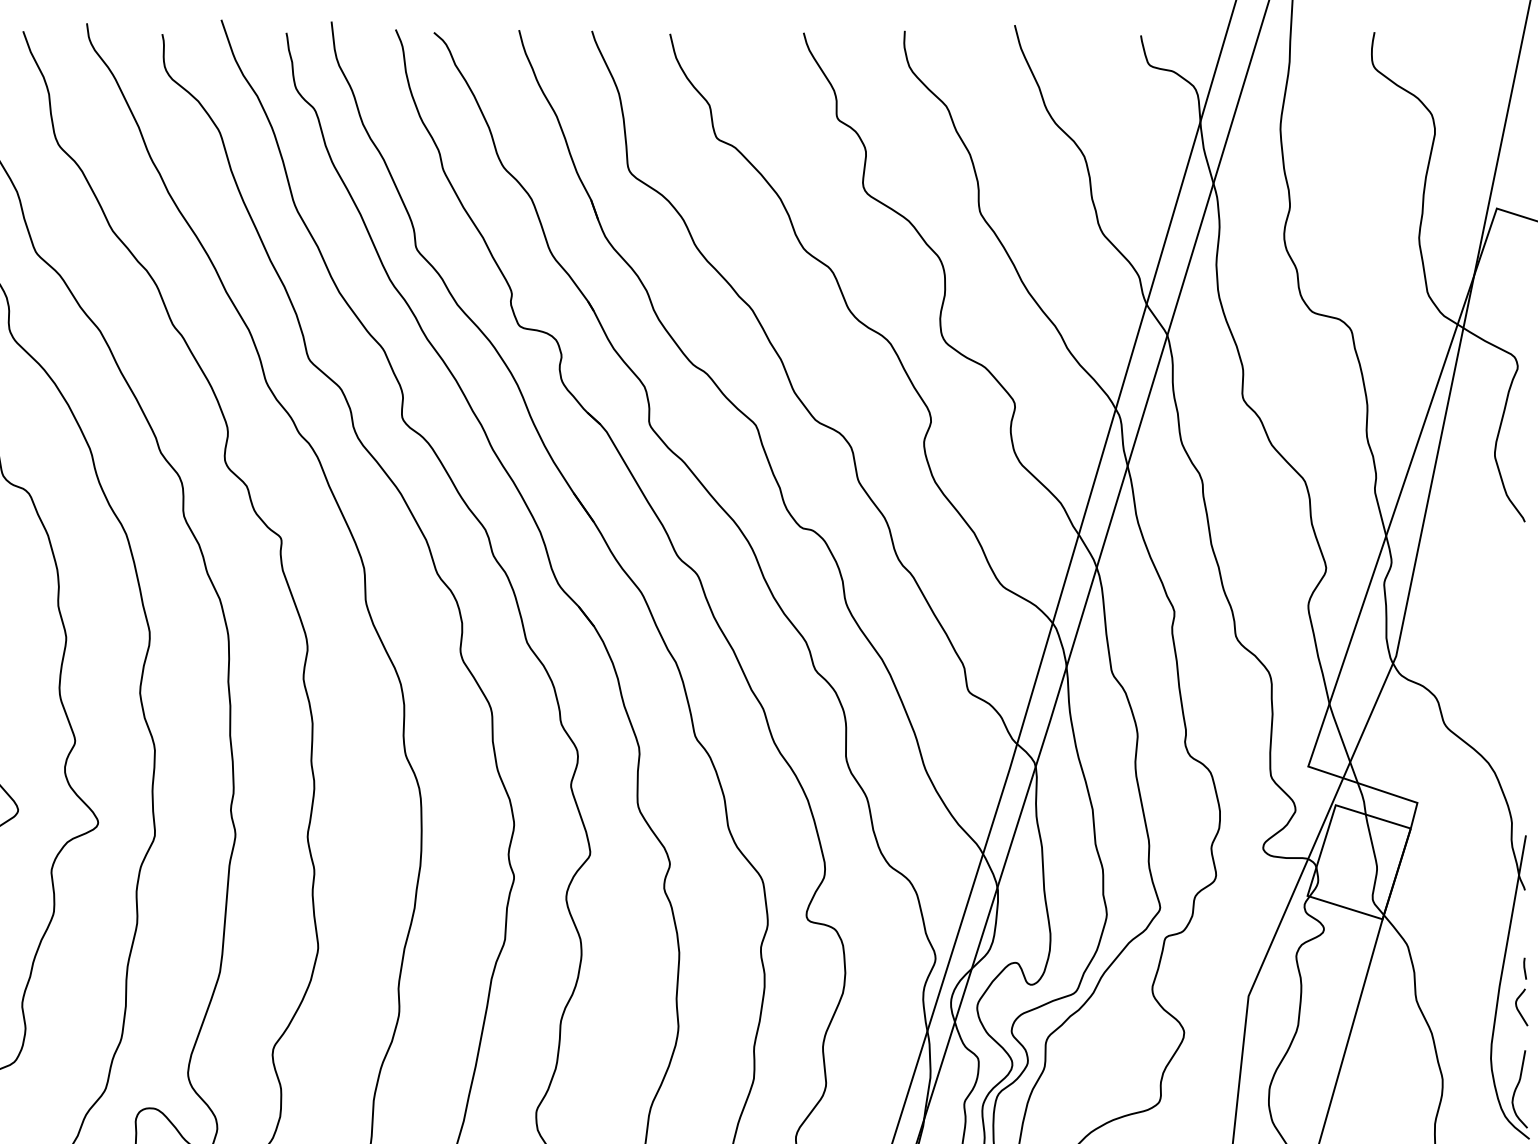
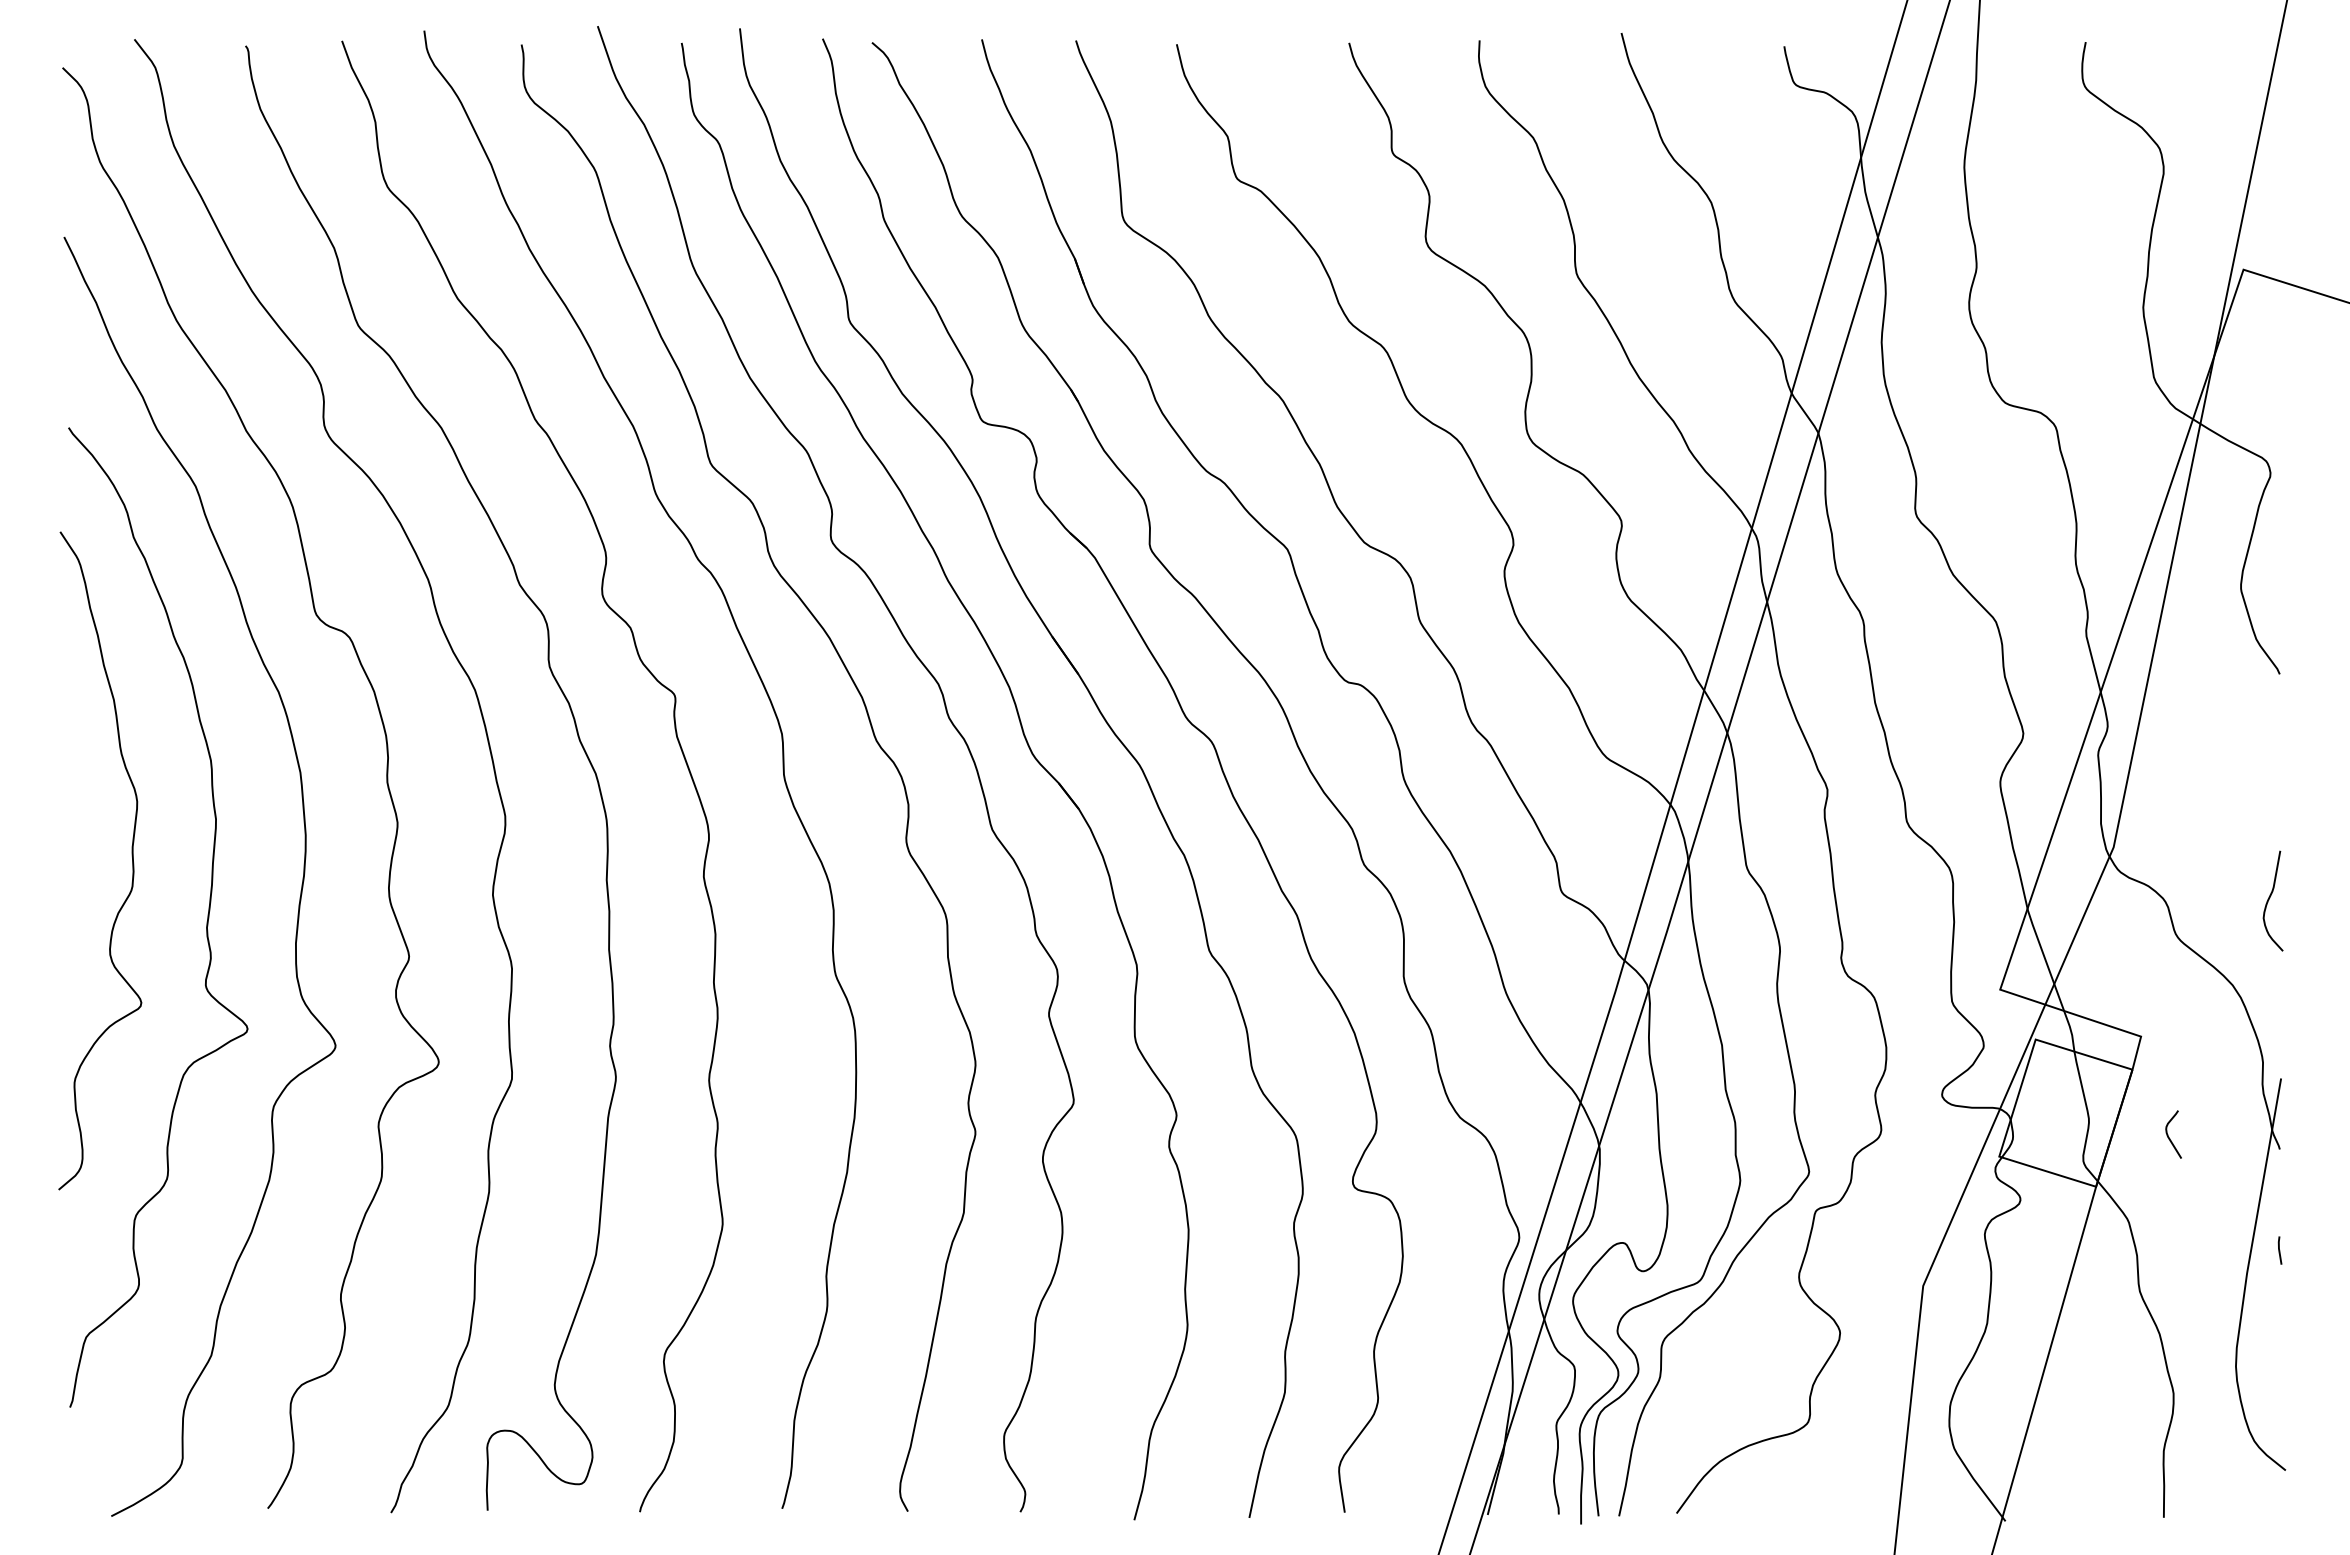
curve: (1517, 1007) -> (2168, 1134), moved
curve: (1517, 1087) -> (2270, 898), moved

